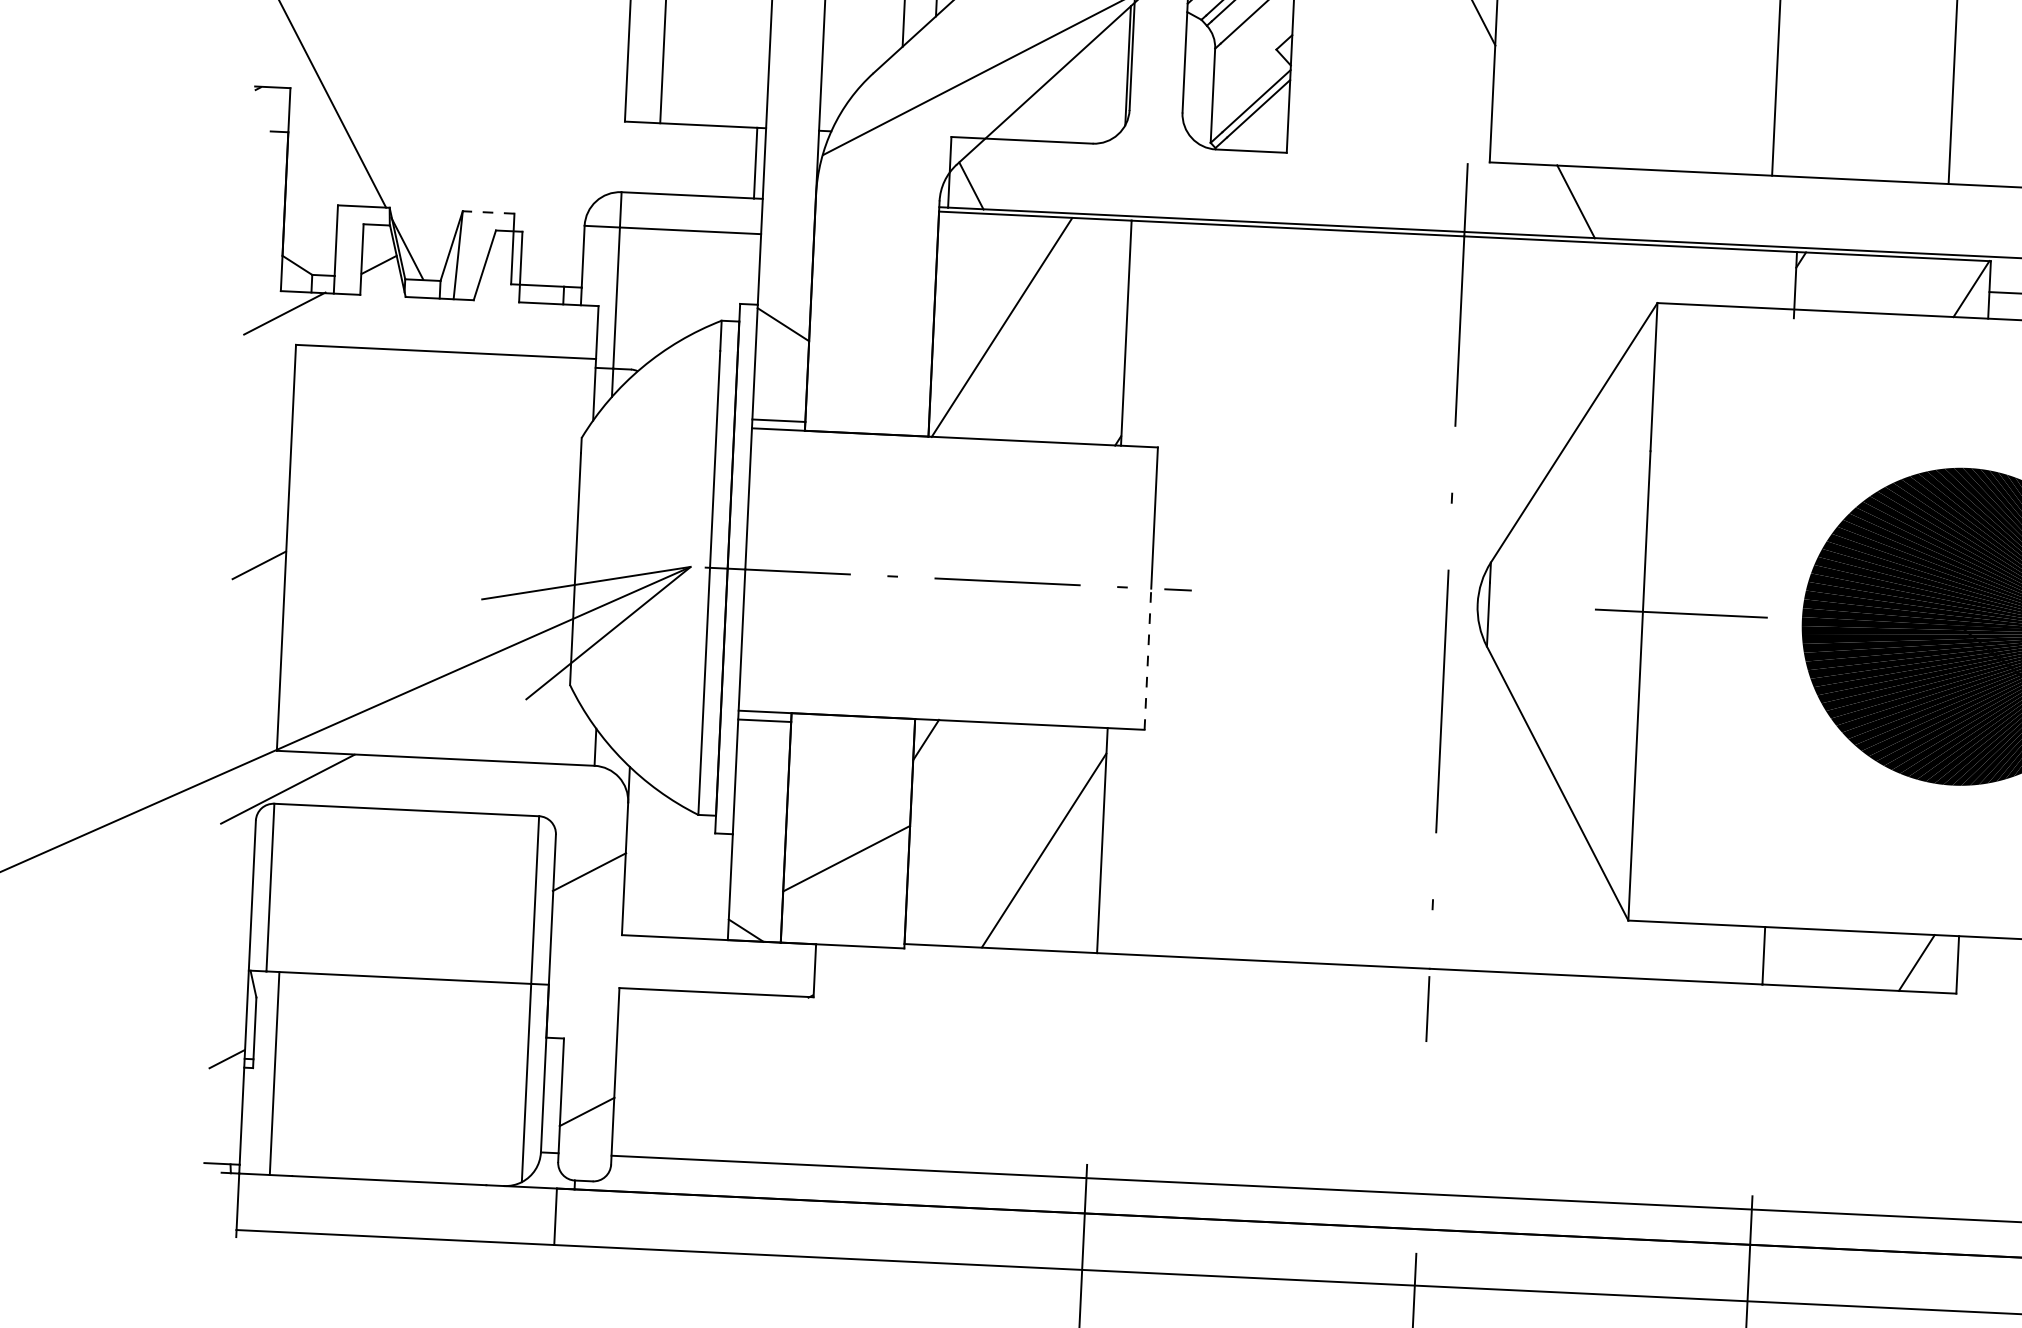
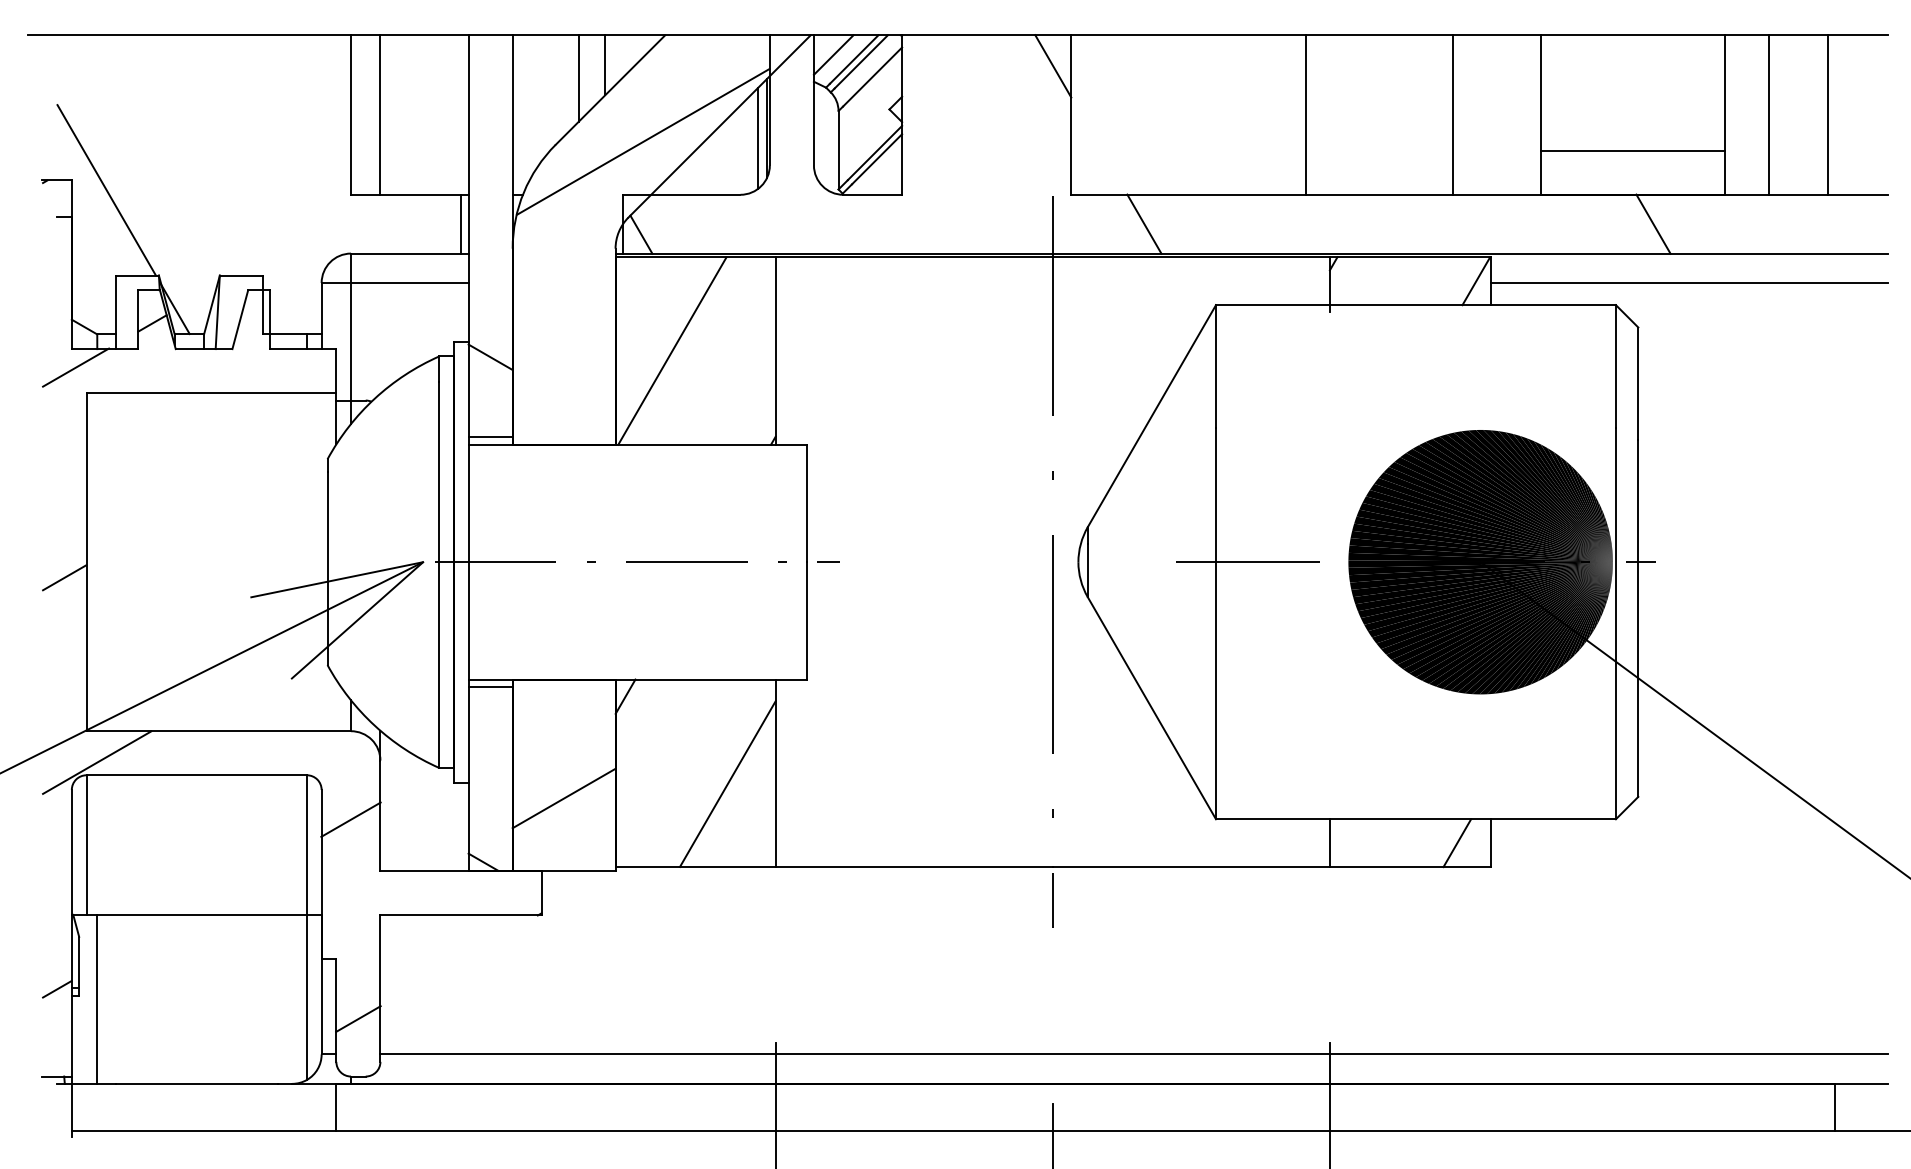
line: (1117, 75) -> (758, 137), added
line: (488, 212) -> (241, 275), dashed -> solid
line: (1147, 658) -> (806, 620), dashed -> solid

